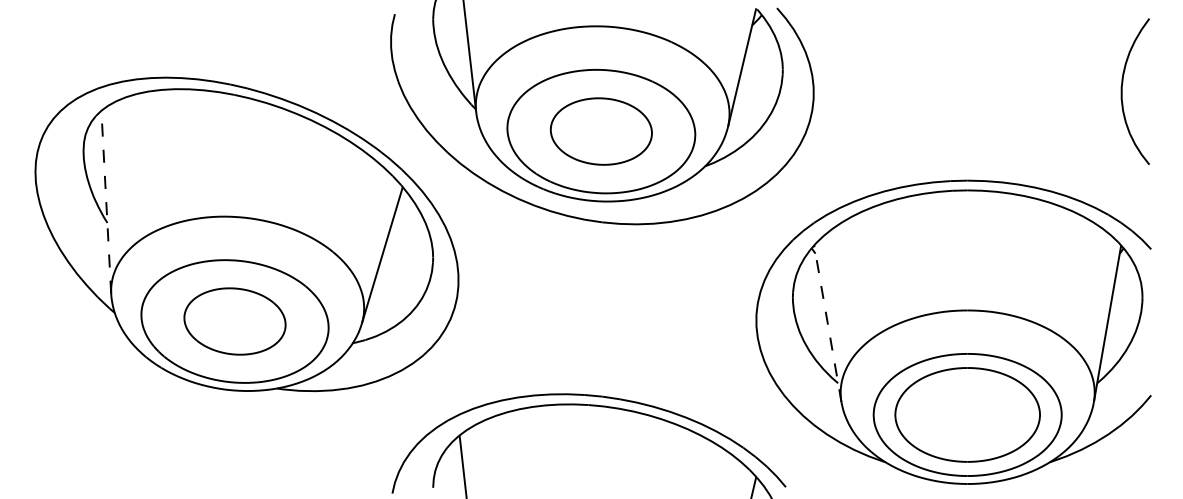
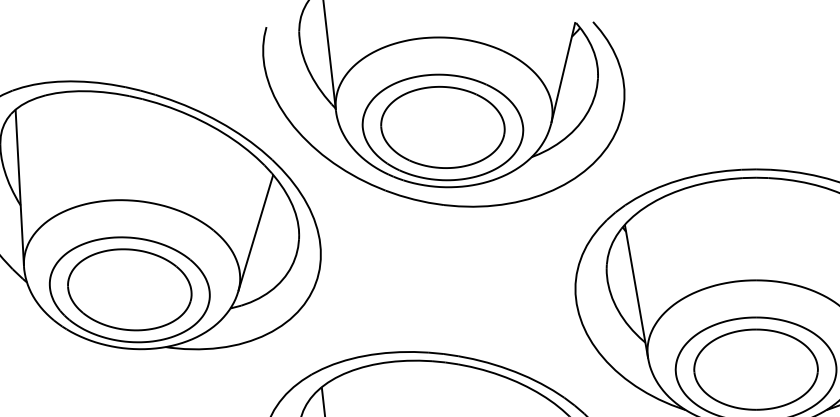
part: (601, 131) -> (443, 127), size x1.43
line: (106, 202) -> (19, 188), dashed -> solid
part: (234, 321) -> (129, 289), size x1.43
line: (827, 323) -> (636, 291), dashed -> solid

